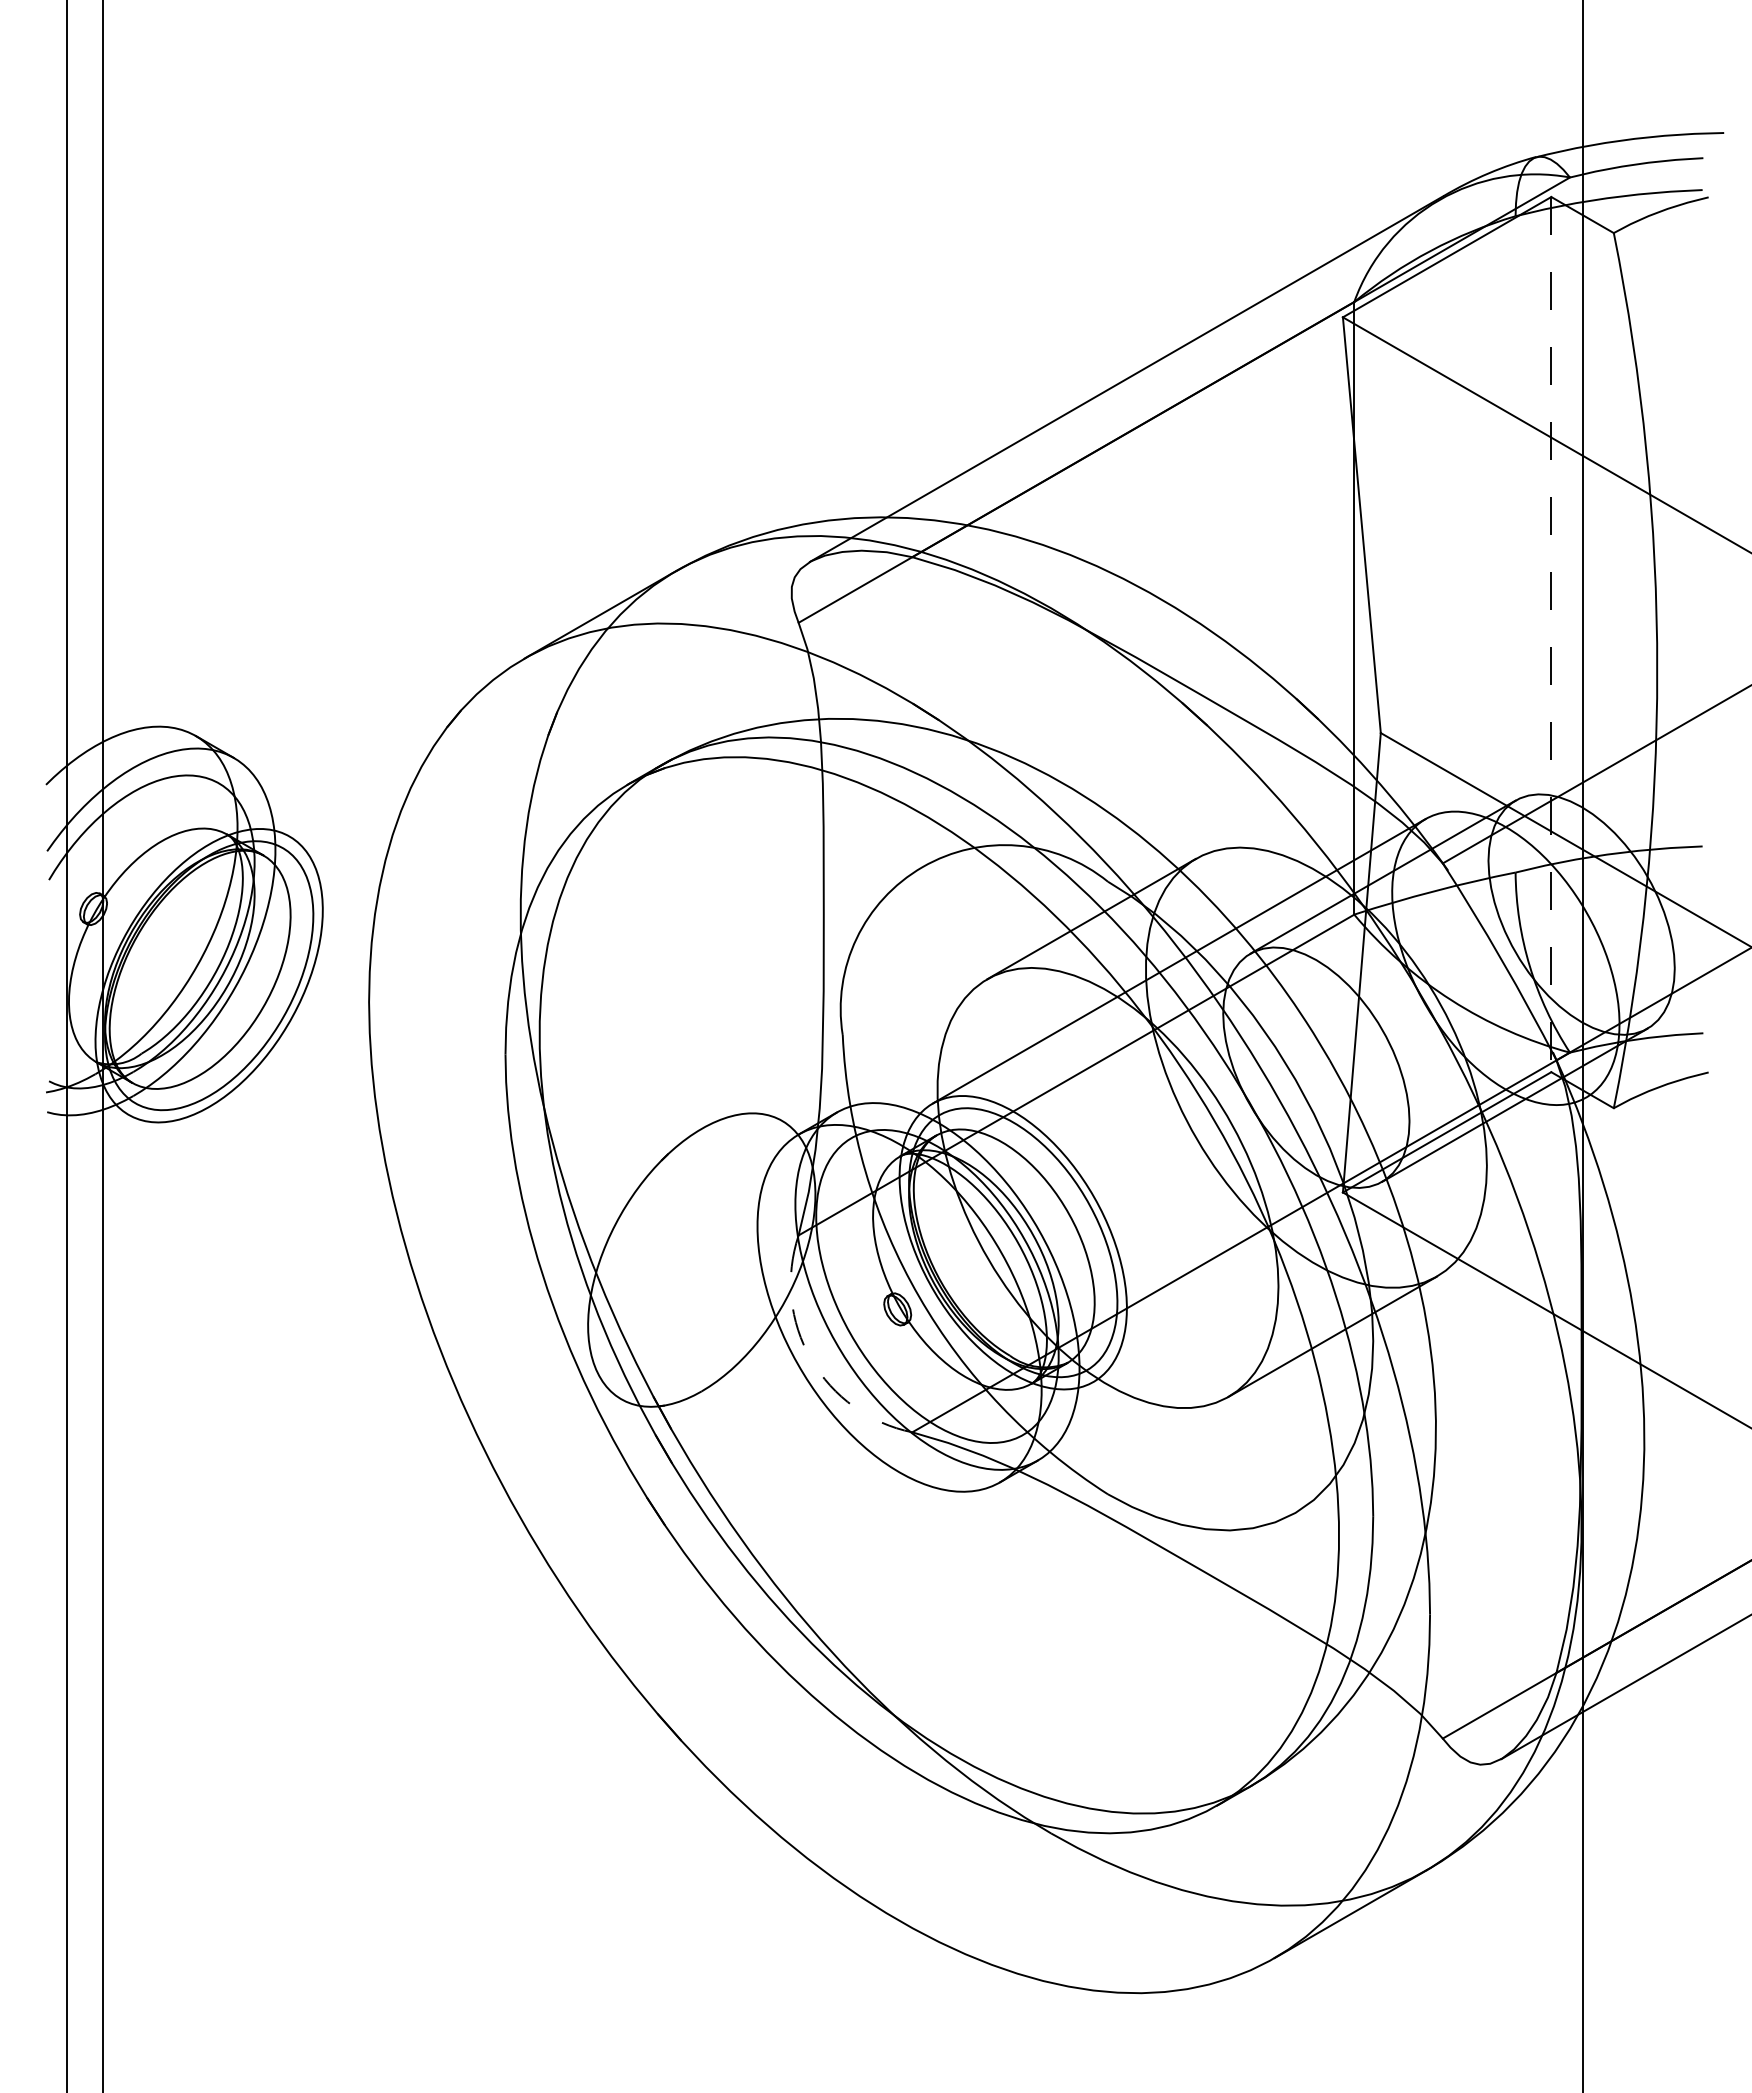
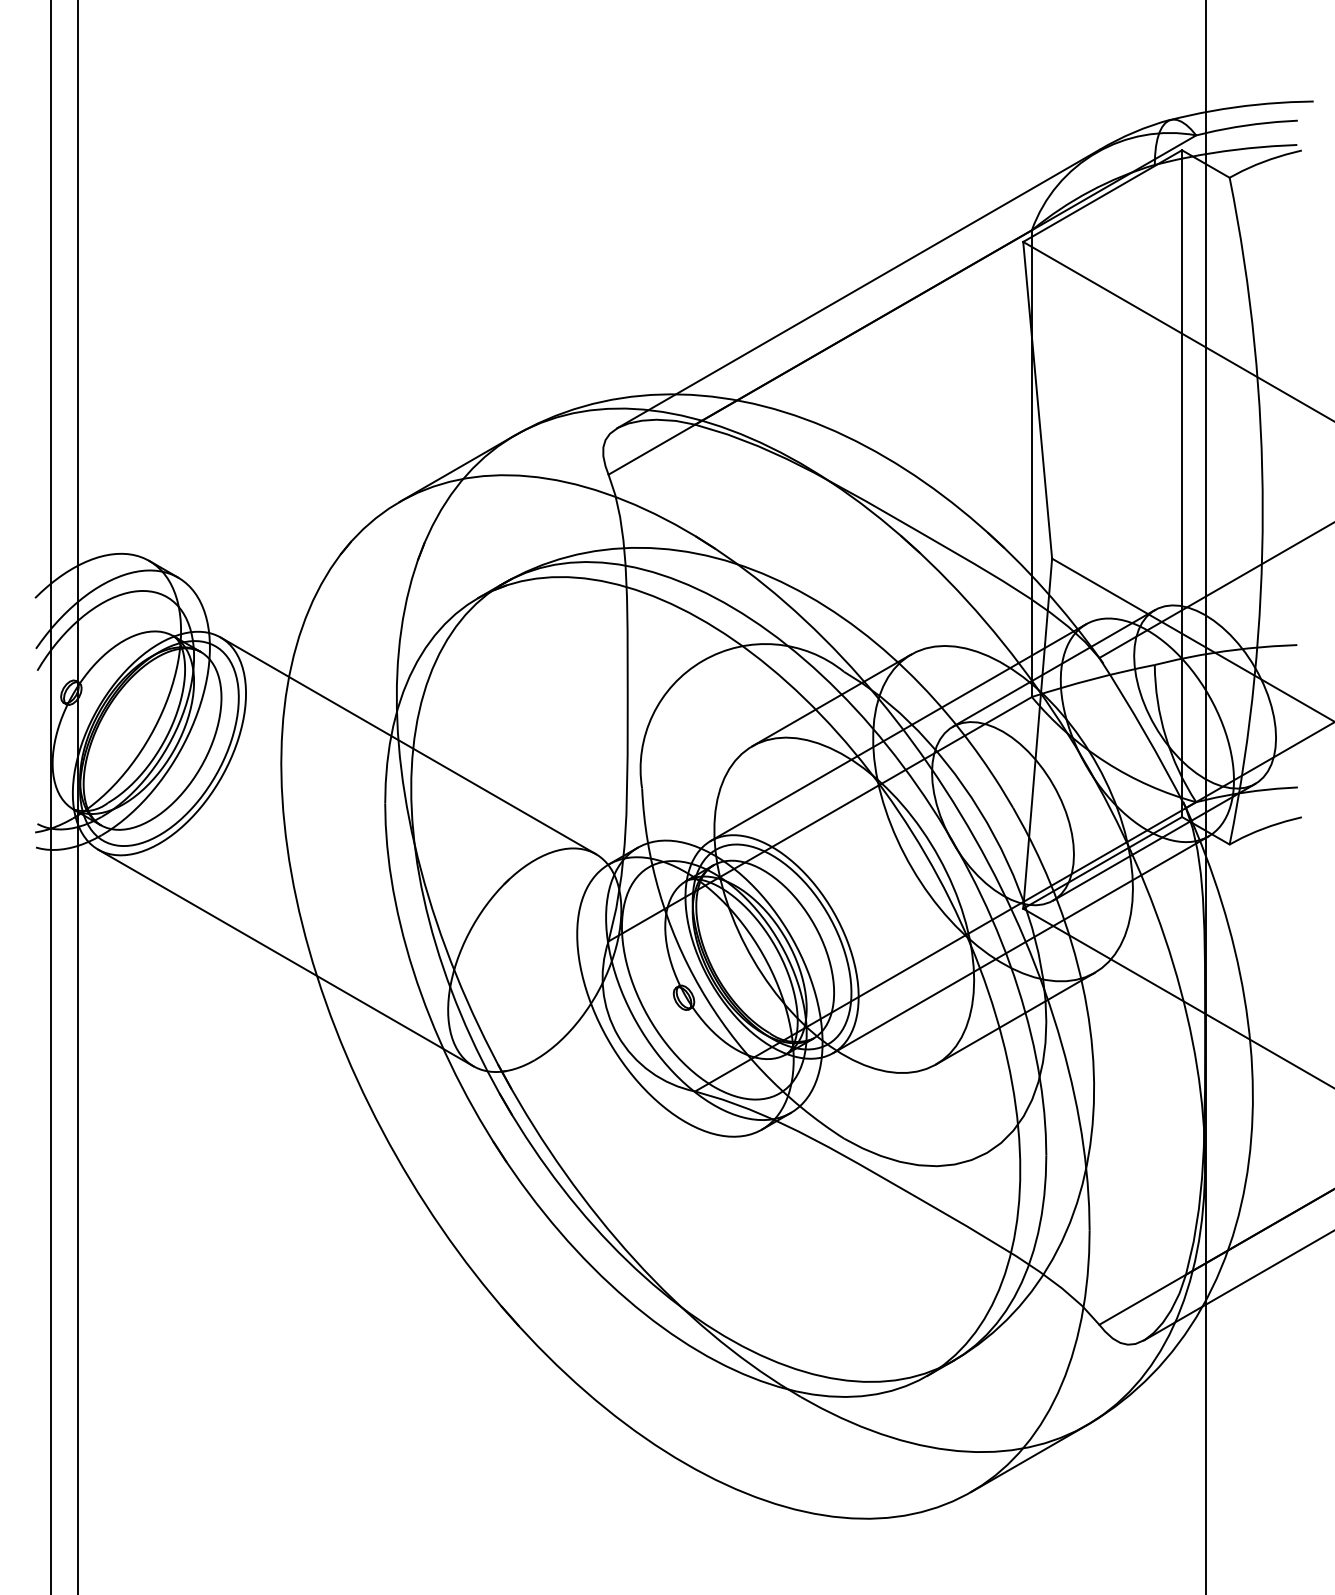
line: (1551, 634) -> (1182, 483), dashed -> solid
line: (535, 978) -> (408, 745), added
line: (1339, 1239) -> (1020, 944), added
line: (374, 1256) -> (285, 957), added
arc: (811, 1359) -> (618, 1035), dashed -> solid

